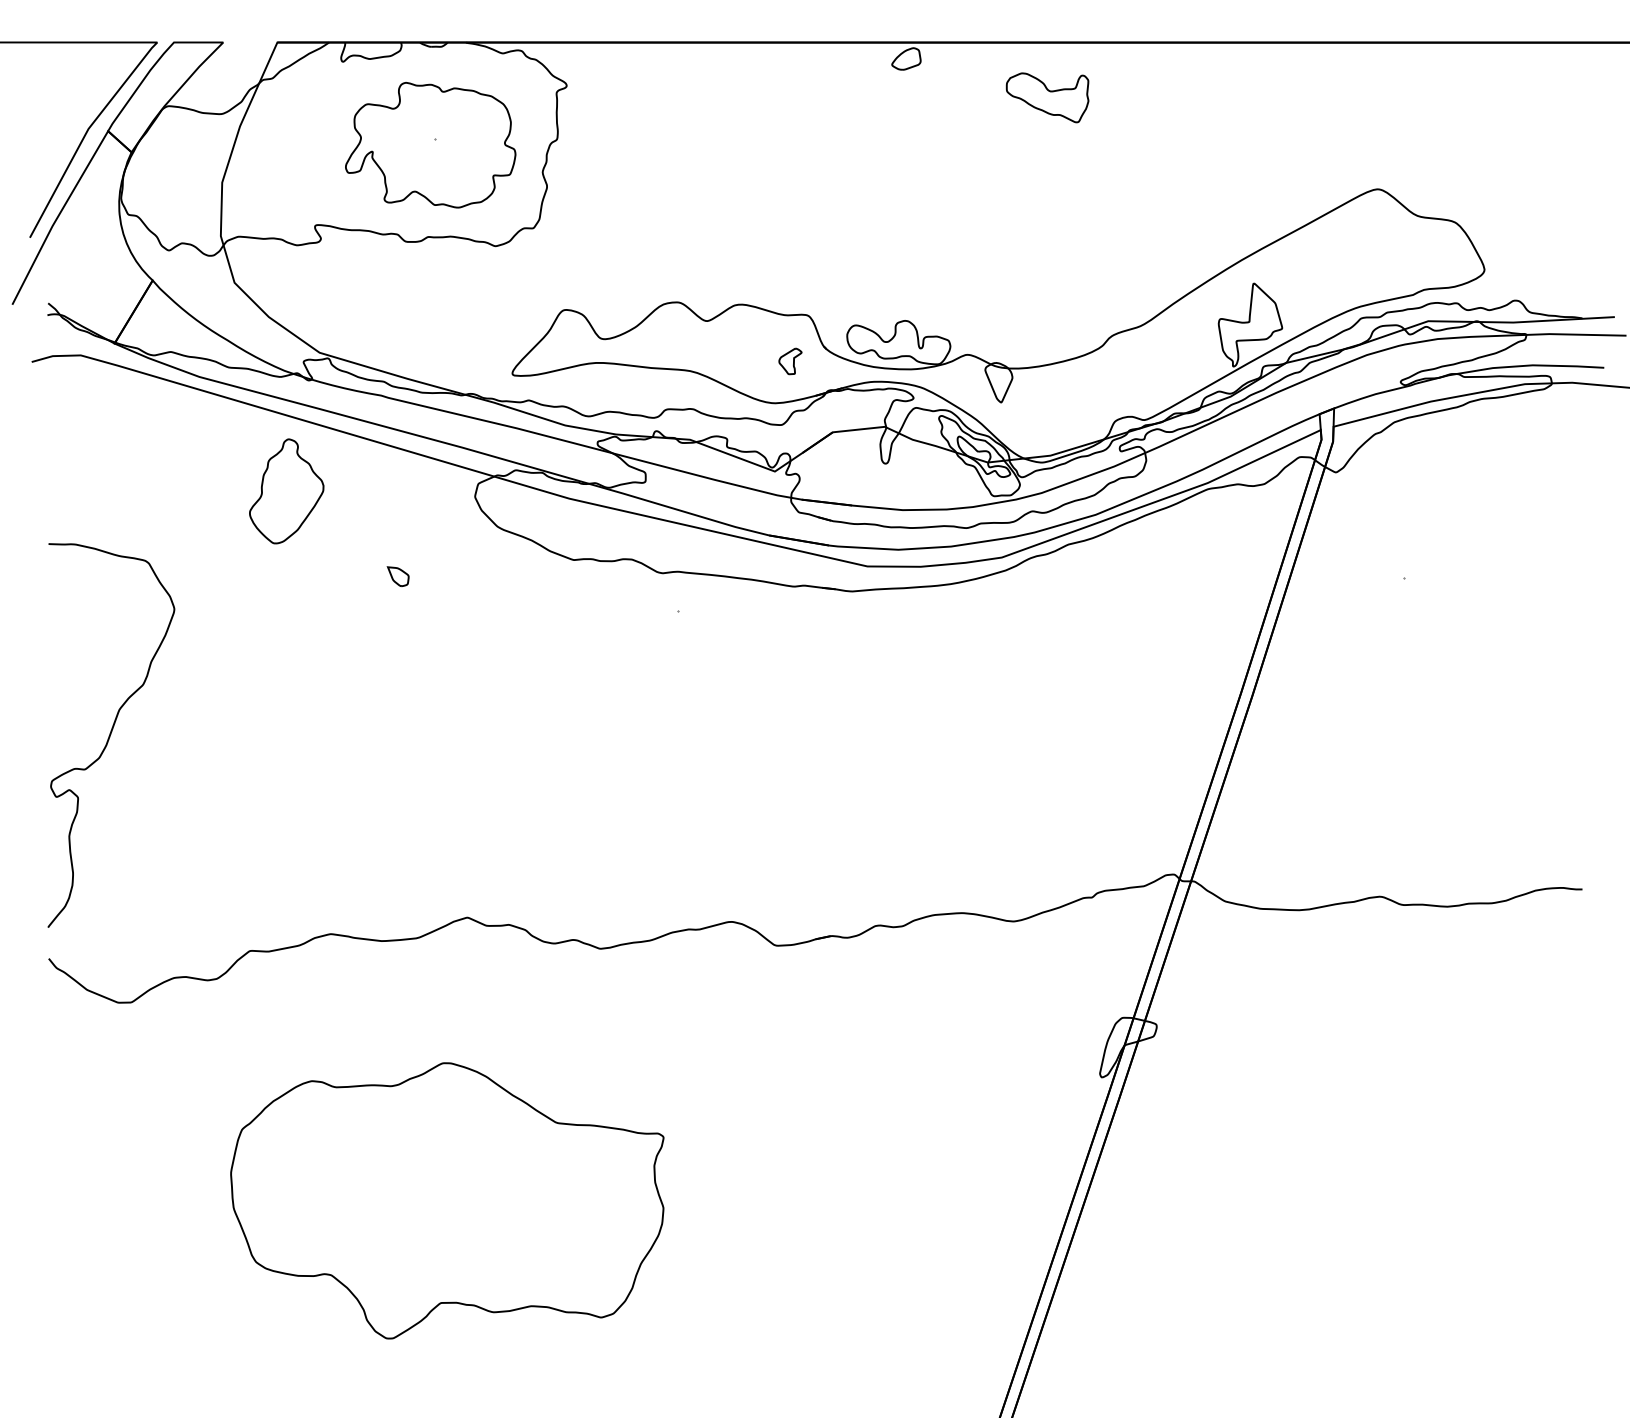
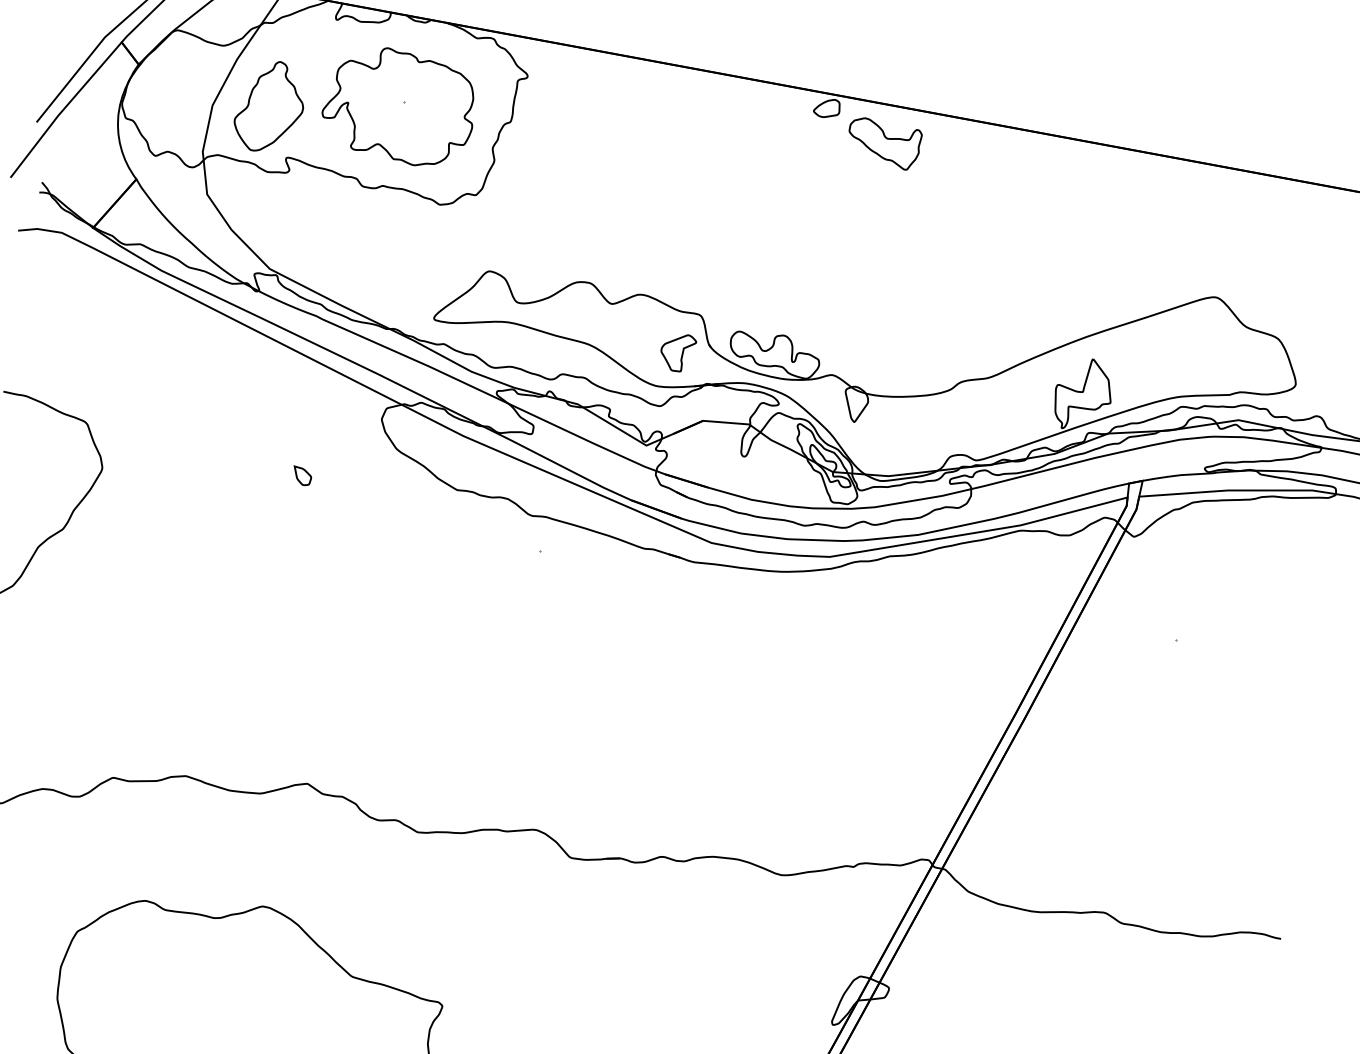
part: (1047, 97) -> (883, 143), moved
part: (790, 361) -> (677, 352), size x1.67
part: (286, 491) -> (270, 106), moved

